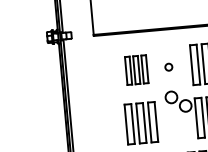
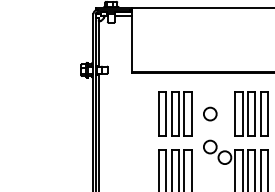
circle: (168, 66) -> (210, 113), size x1.67
part: (136, 69) -> (175, 113), size x1.43

